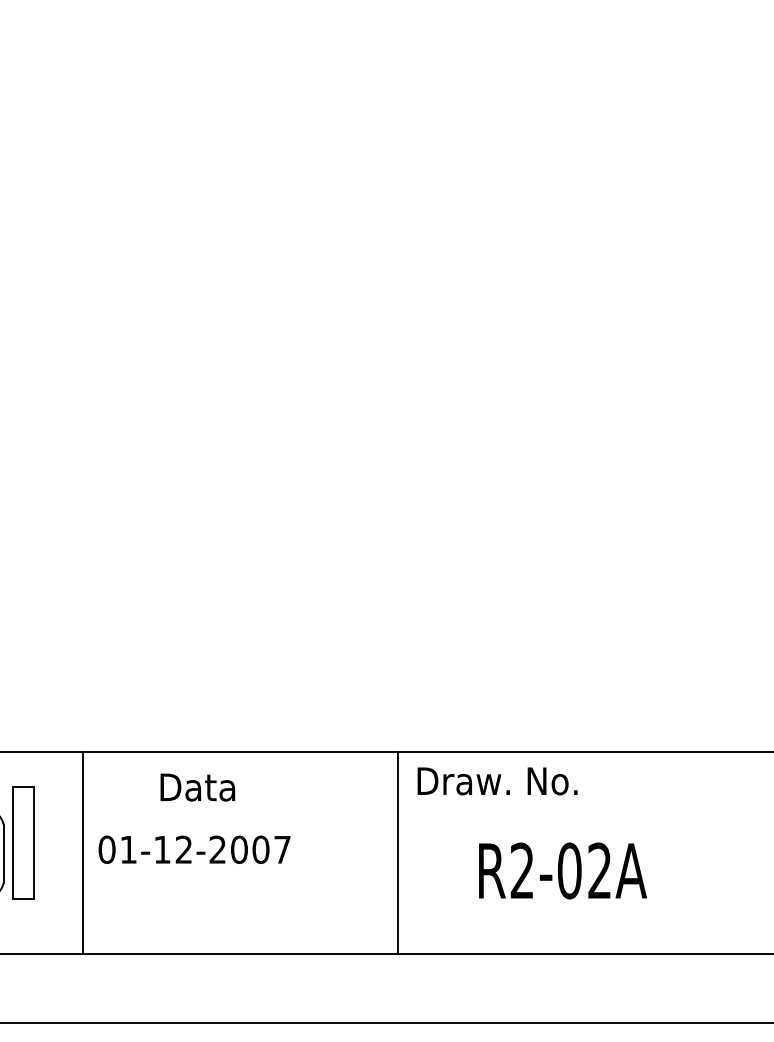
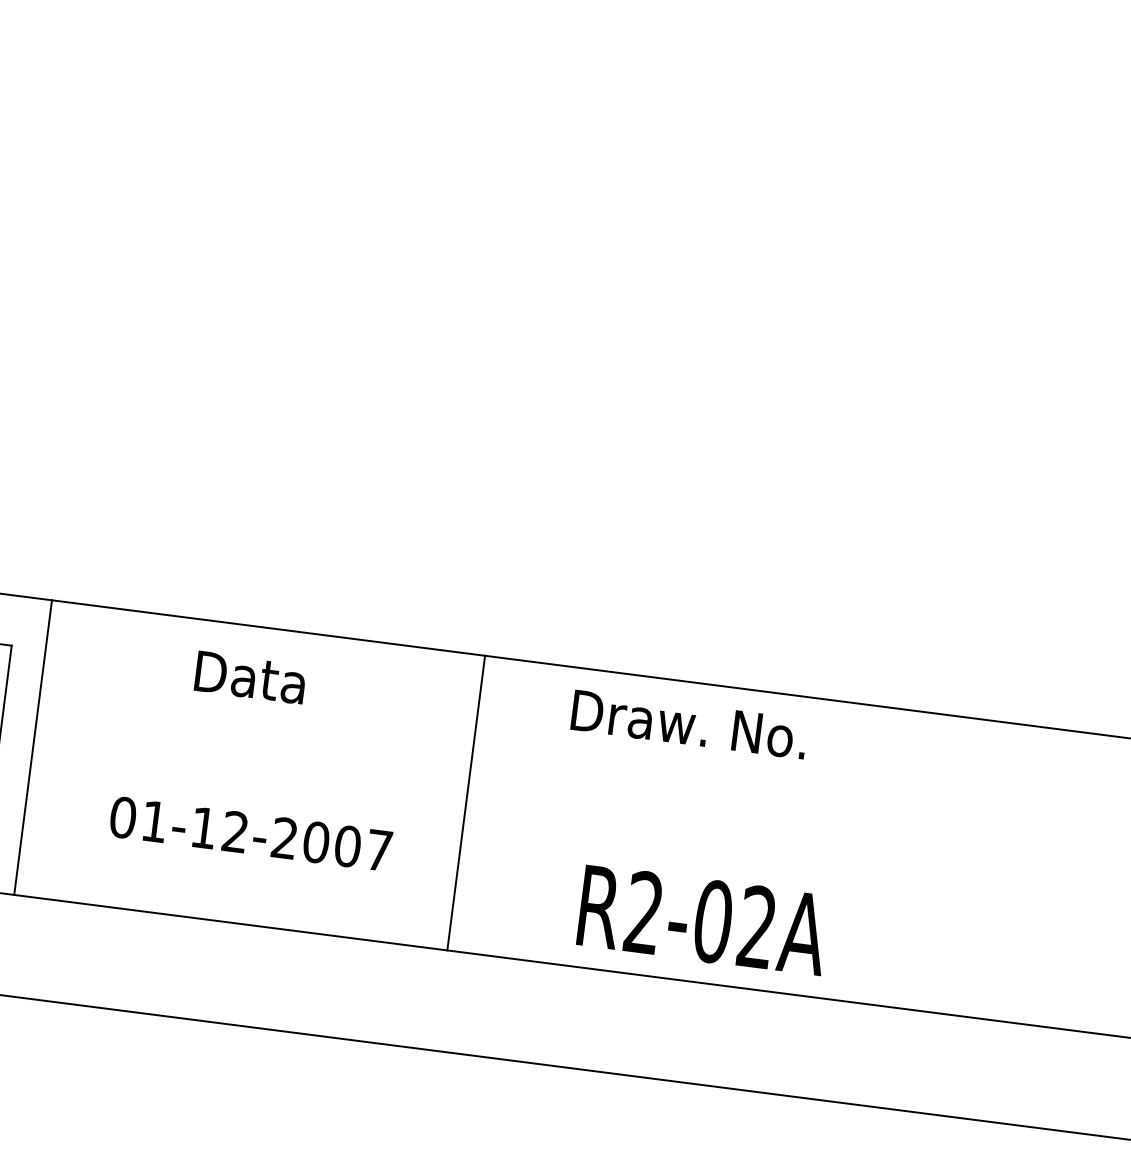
text: (194, 849) -> (250, 833), moved
line: (83, 853) -> (33, 747), moved
line: (397, 853) -> (465, 803), moved
text: (562, 870) -> (702, 919), moved

